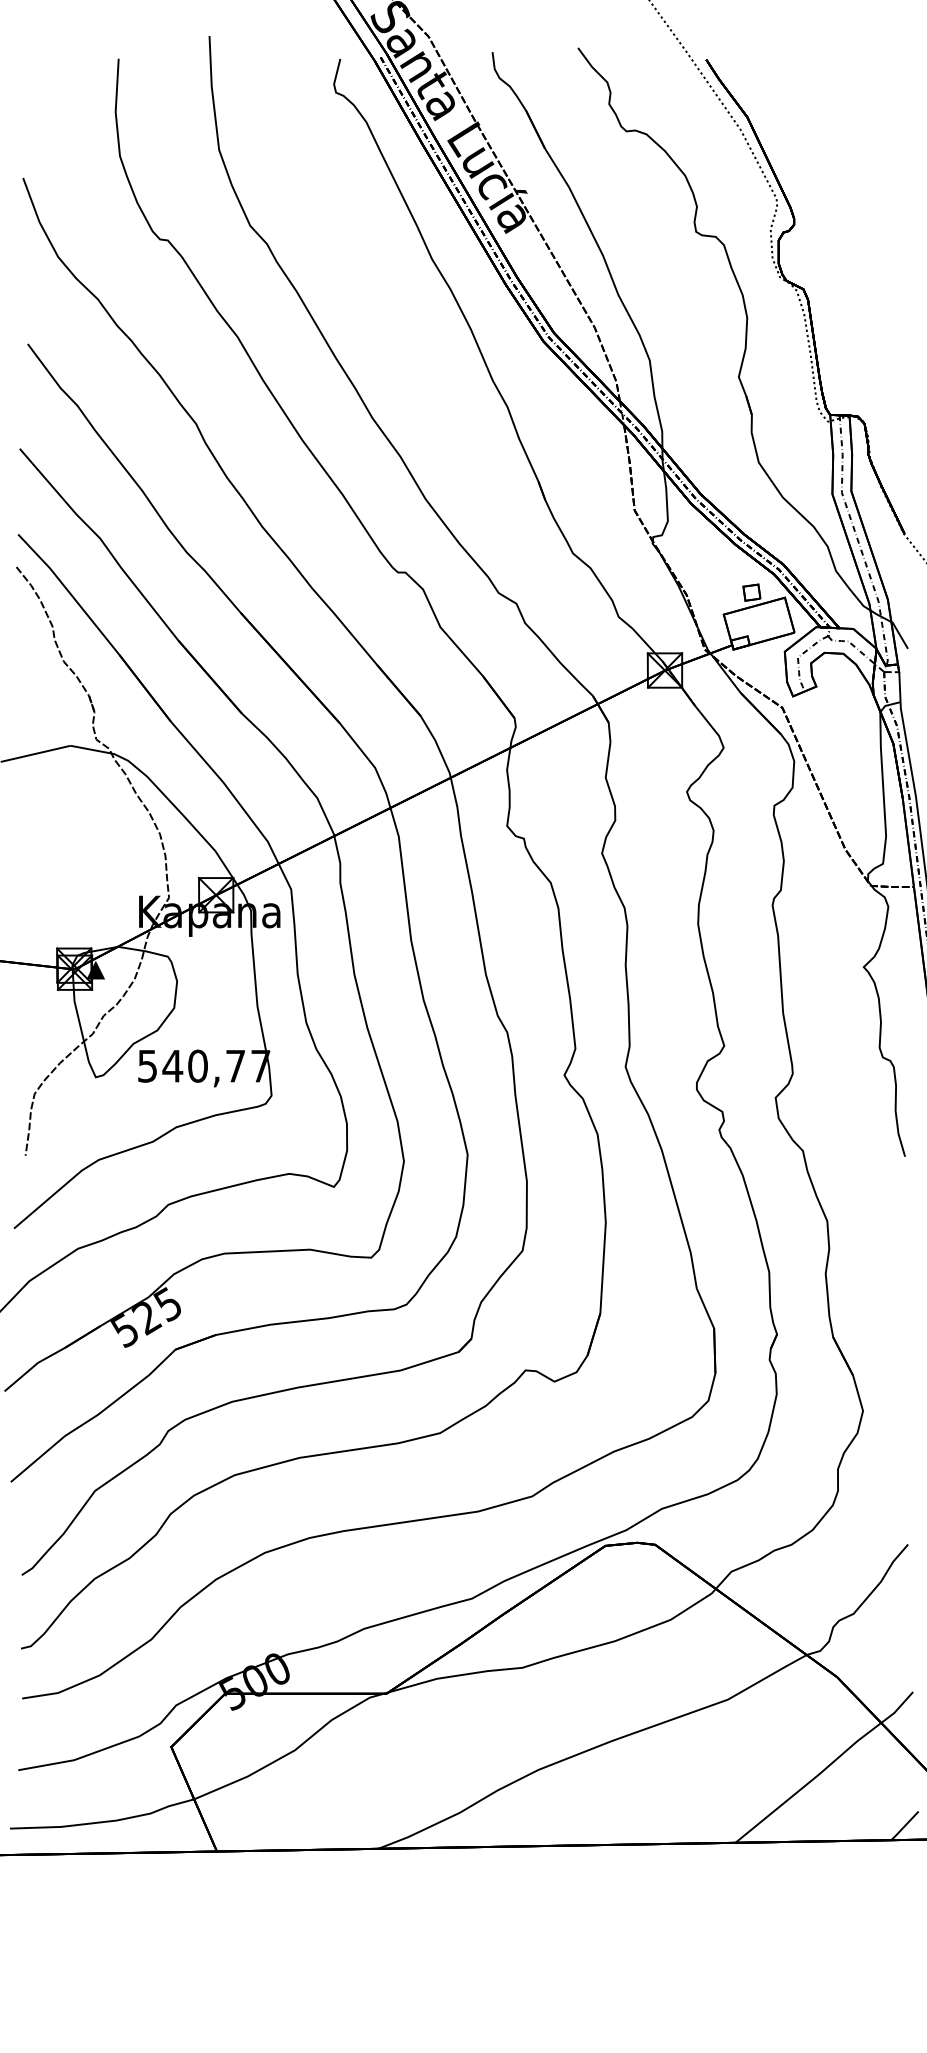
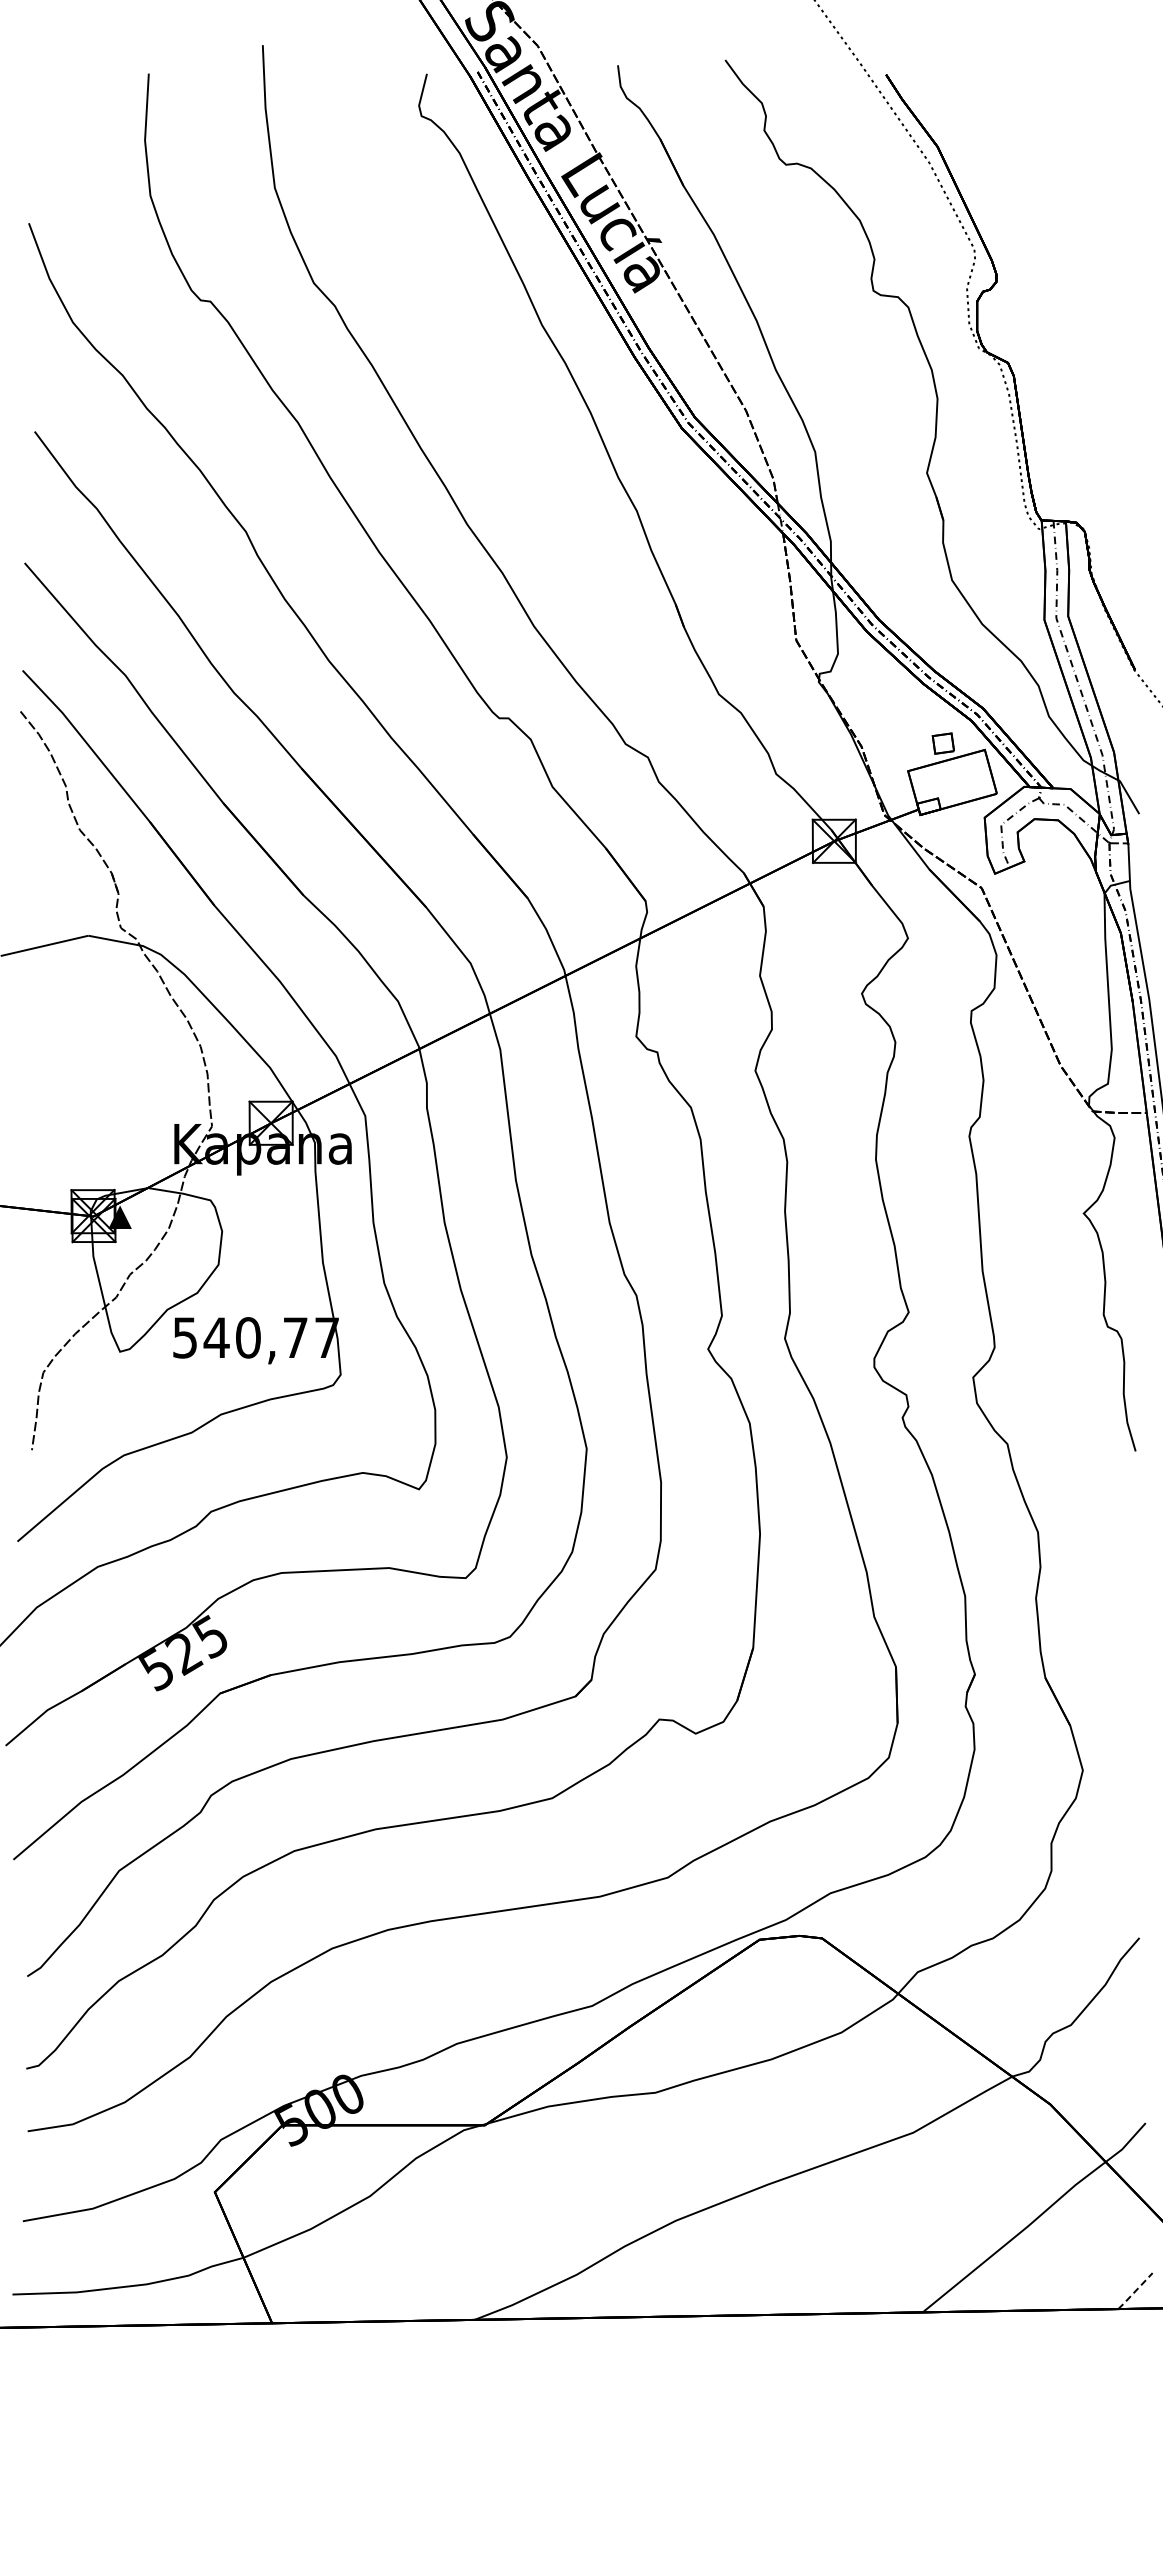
line: (904, 1826) -> (1135, 2291), solid -> dashed

